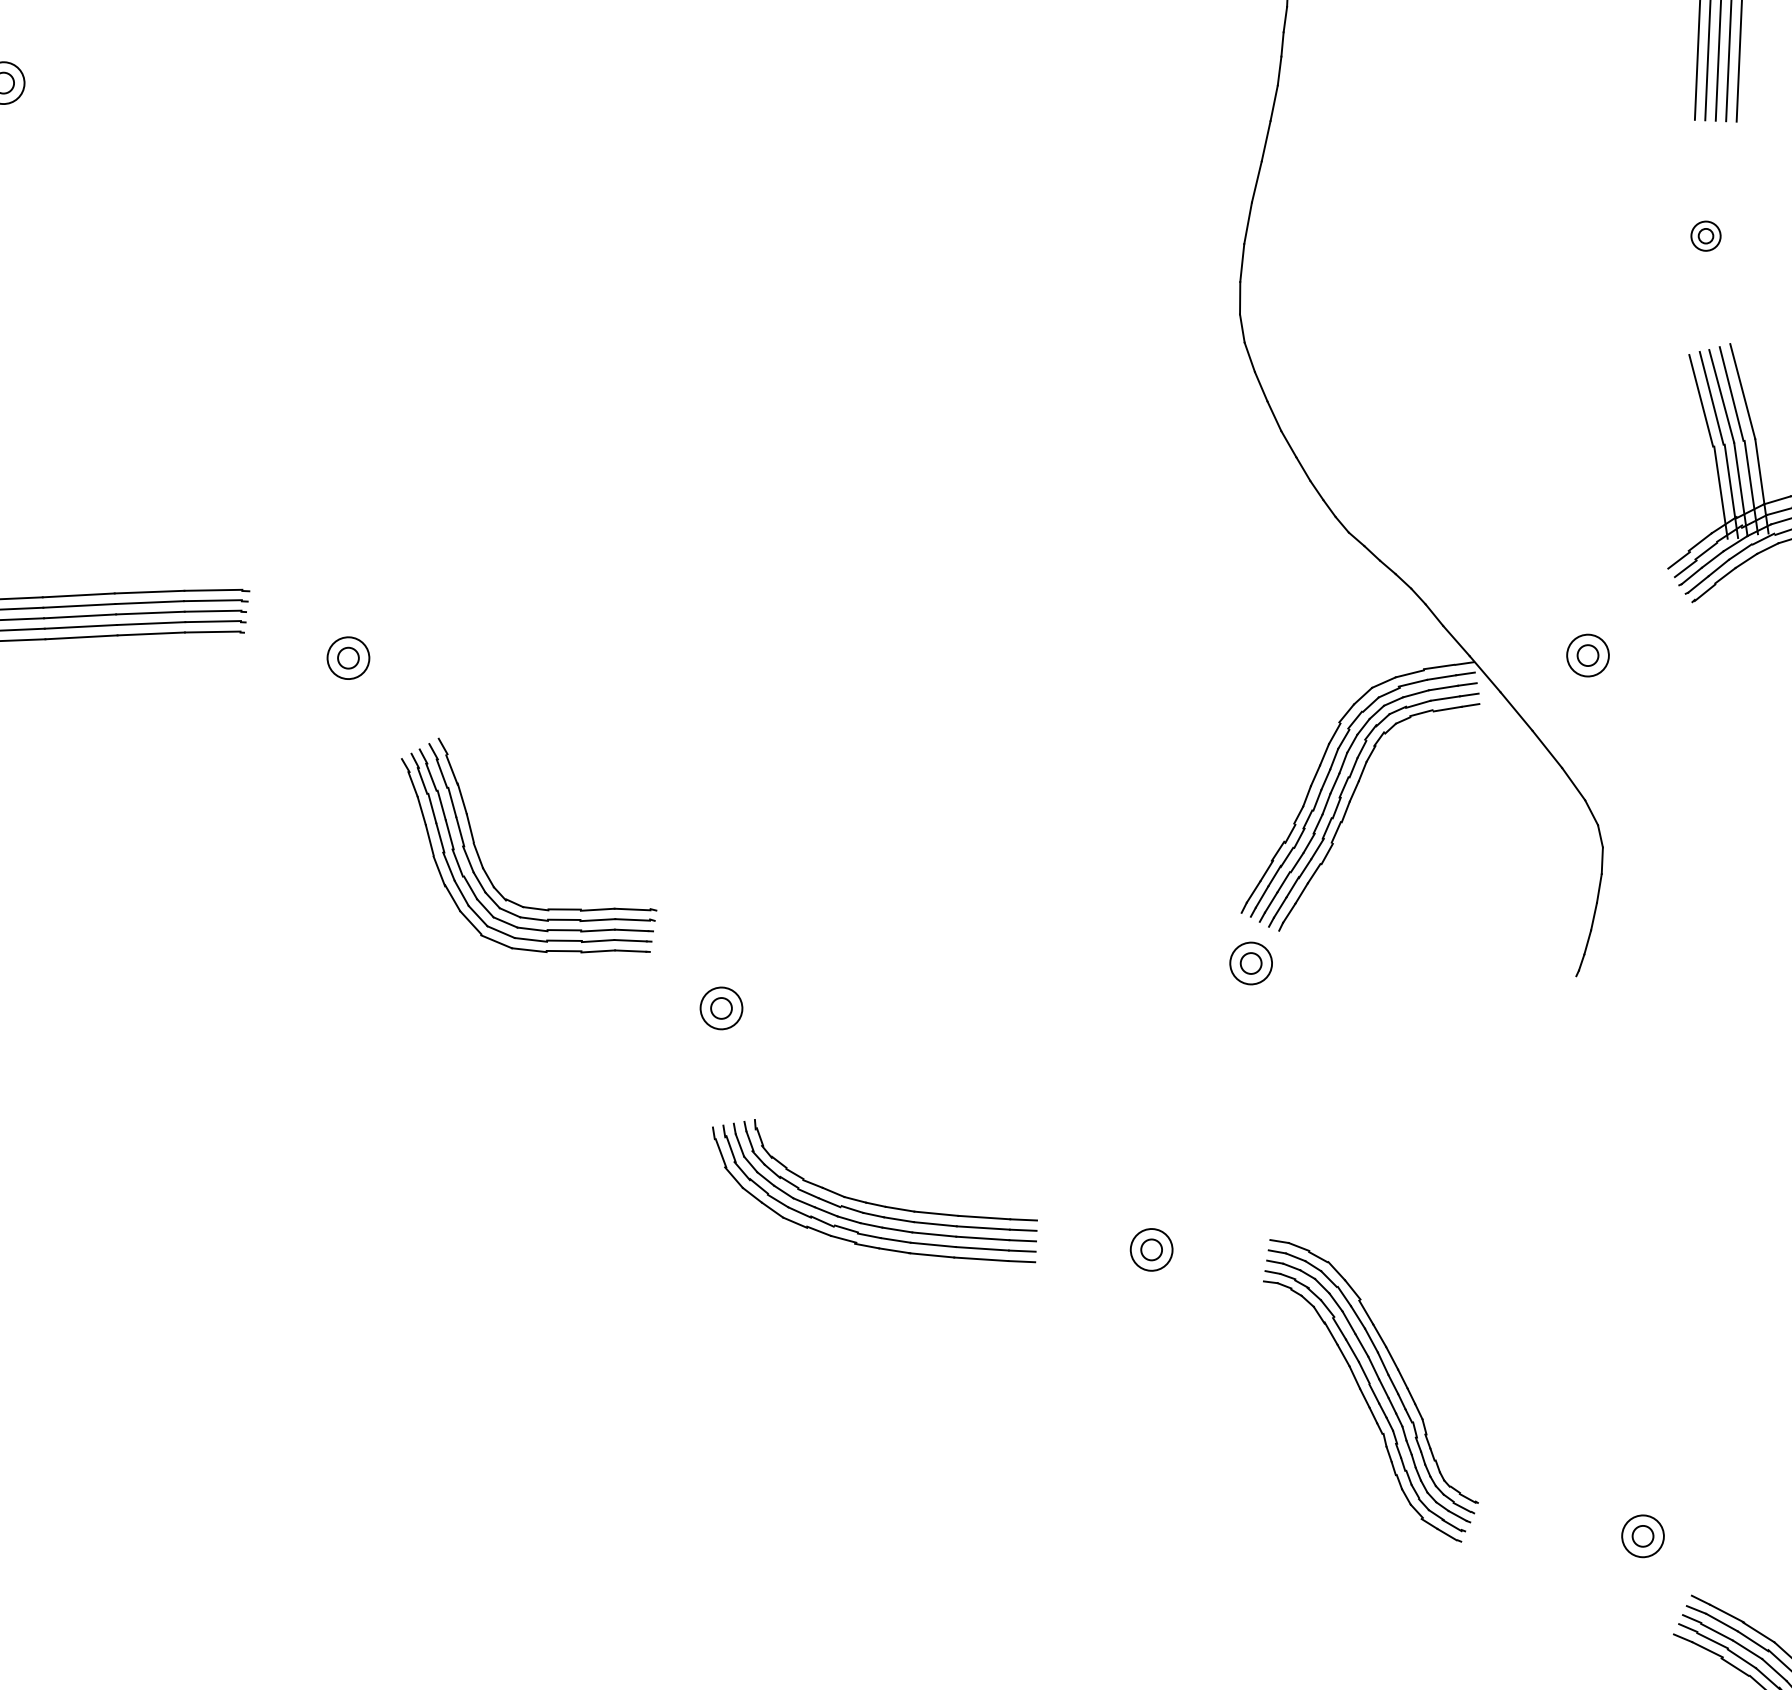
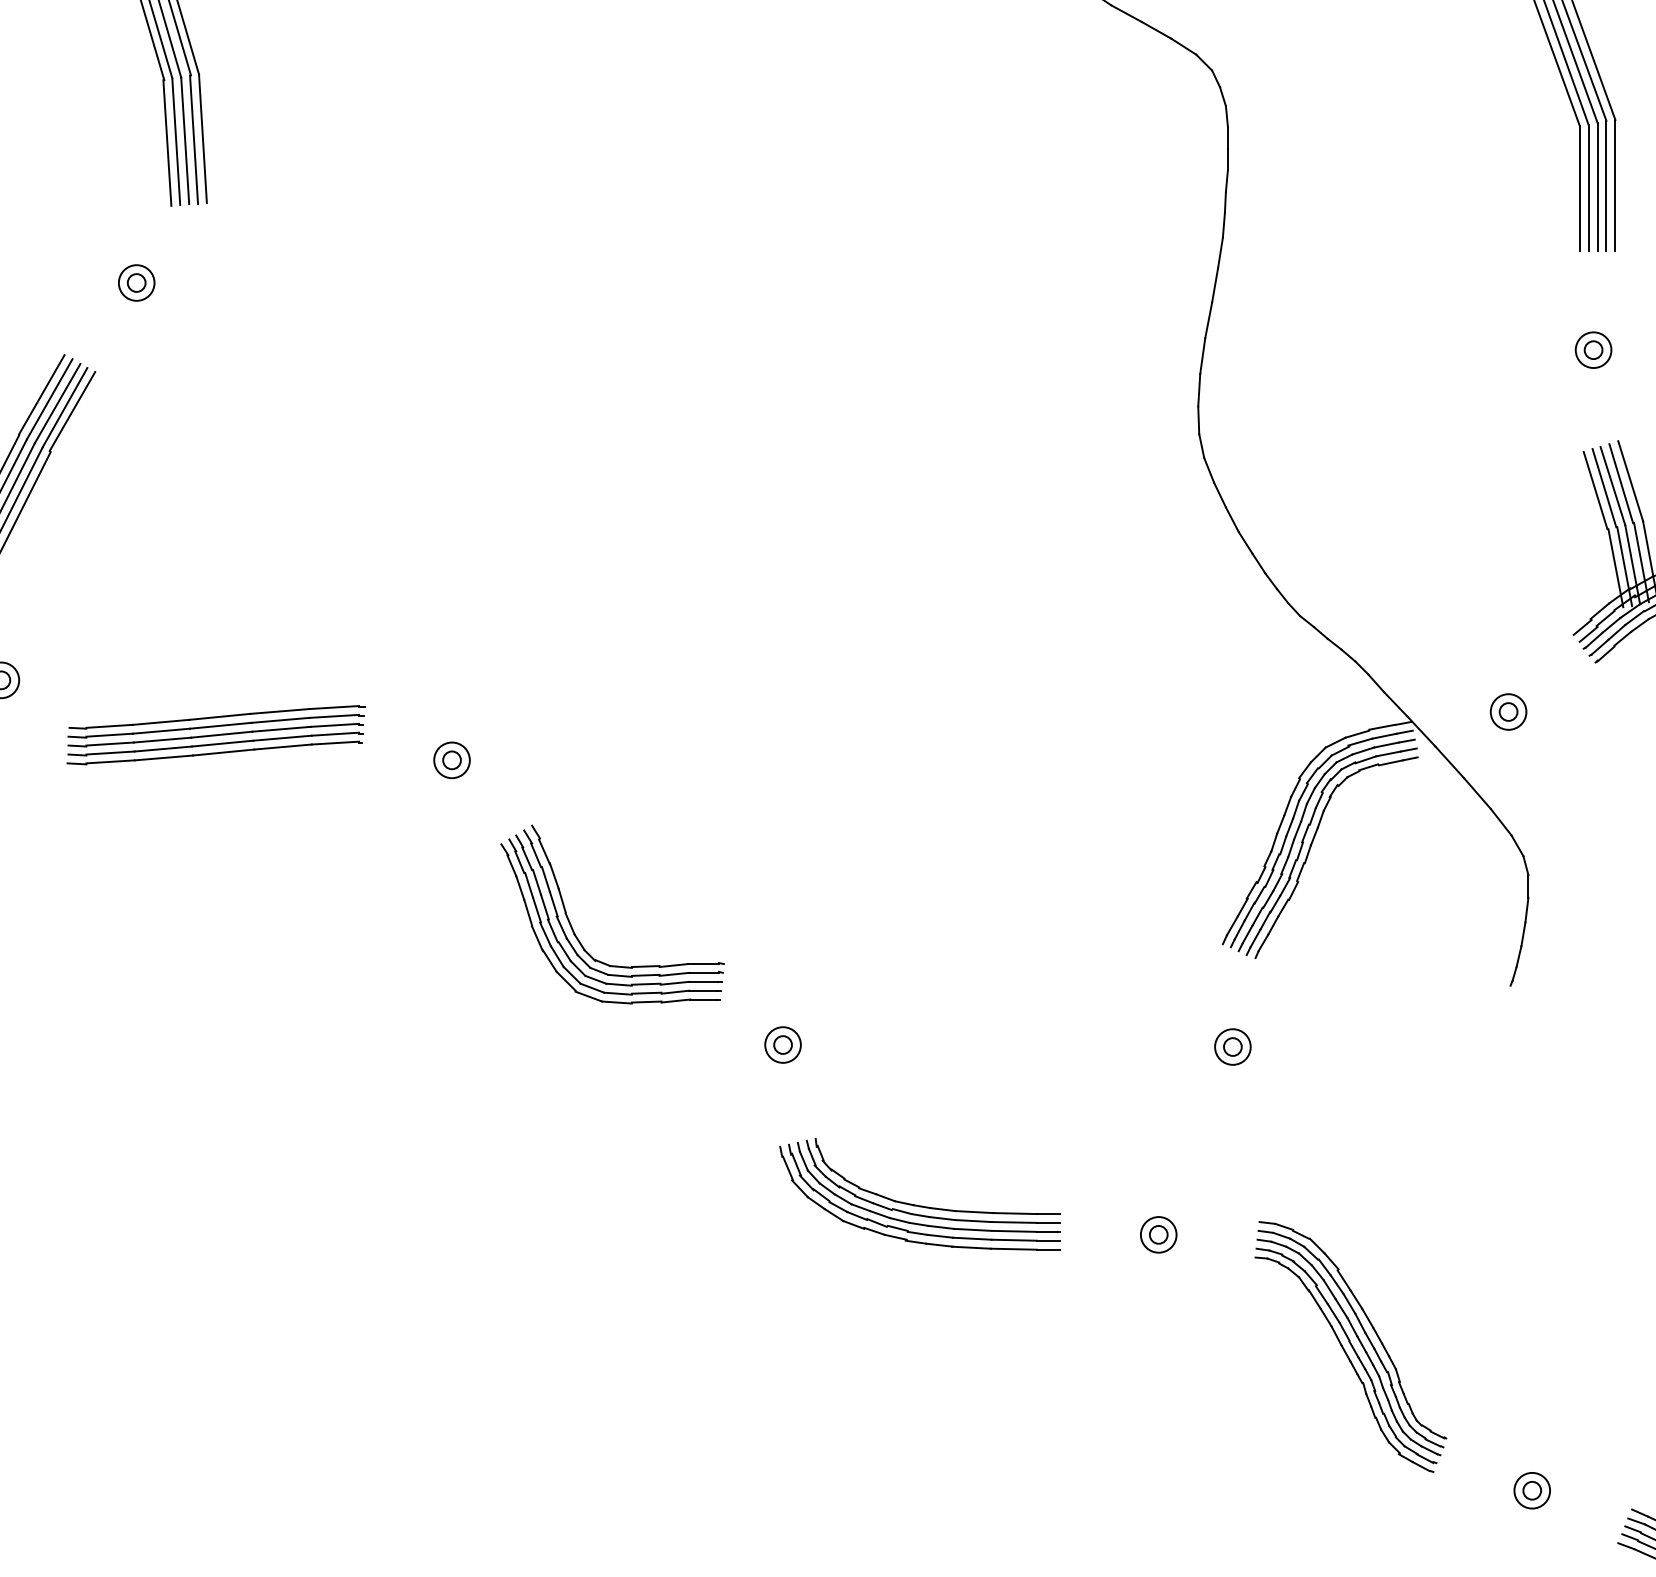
part: (1705, 235) -> (1593, 349), size x1.43
part: (1250, 962) -> (1232, 1046), moved
part: (1642, 1536) -> (1531, 1490), moved

